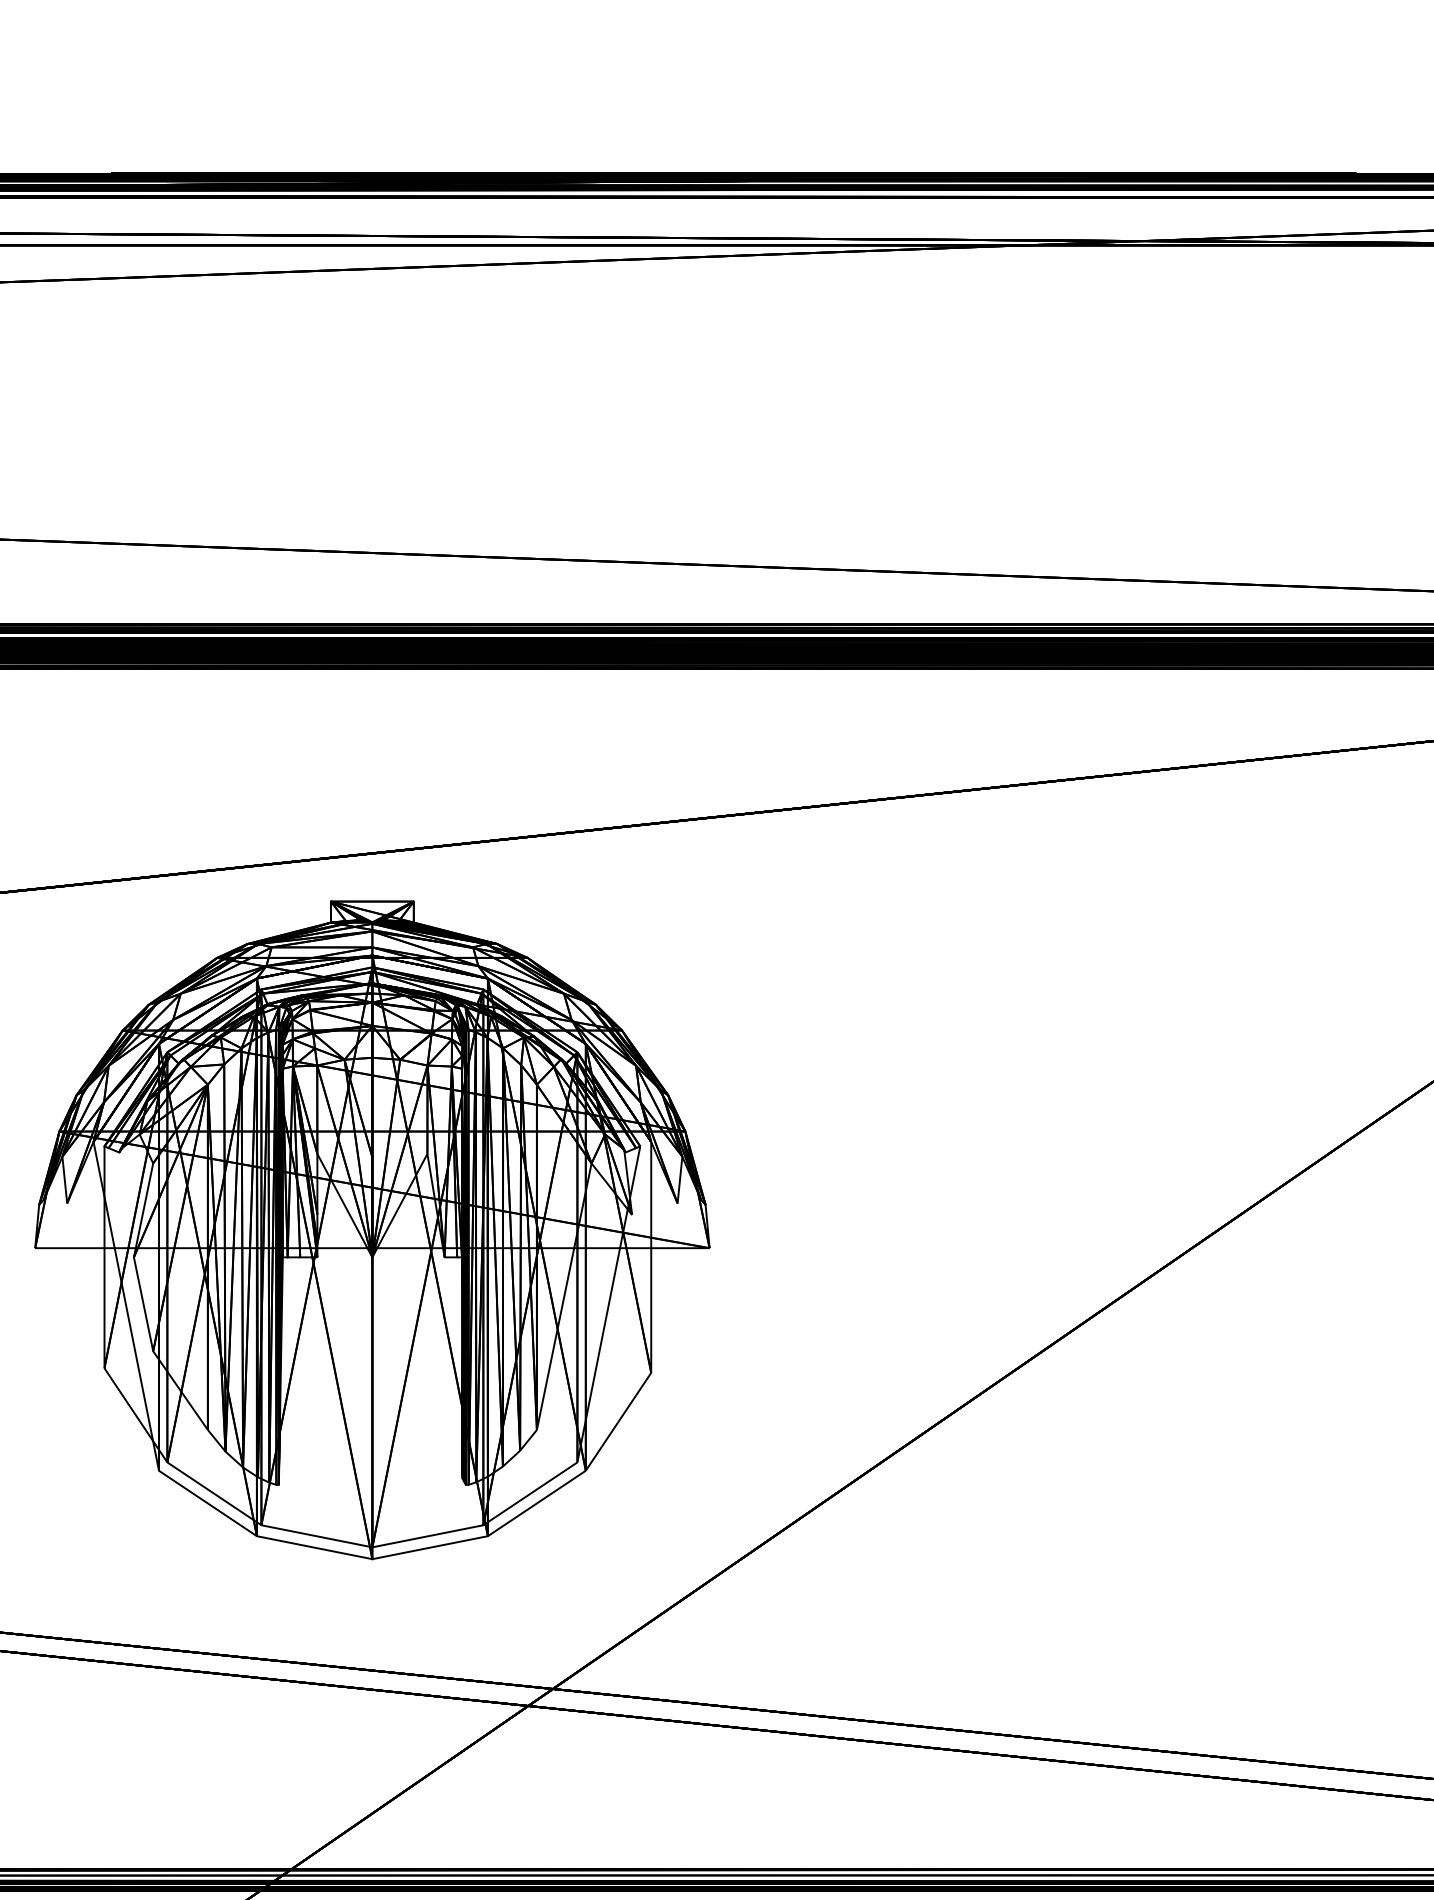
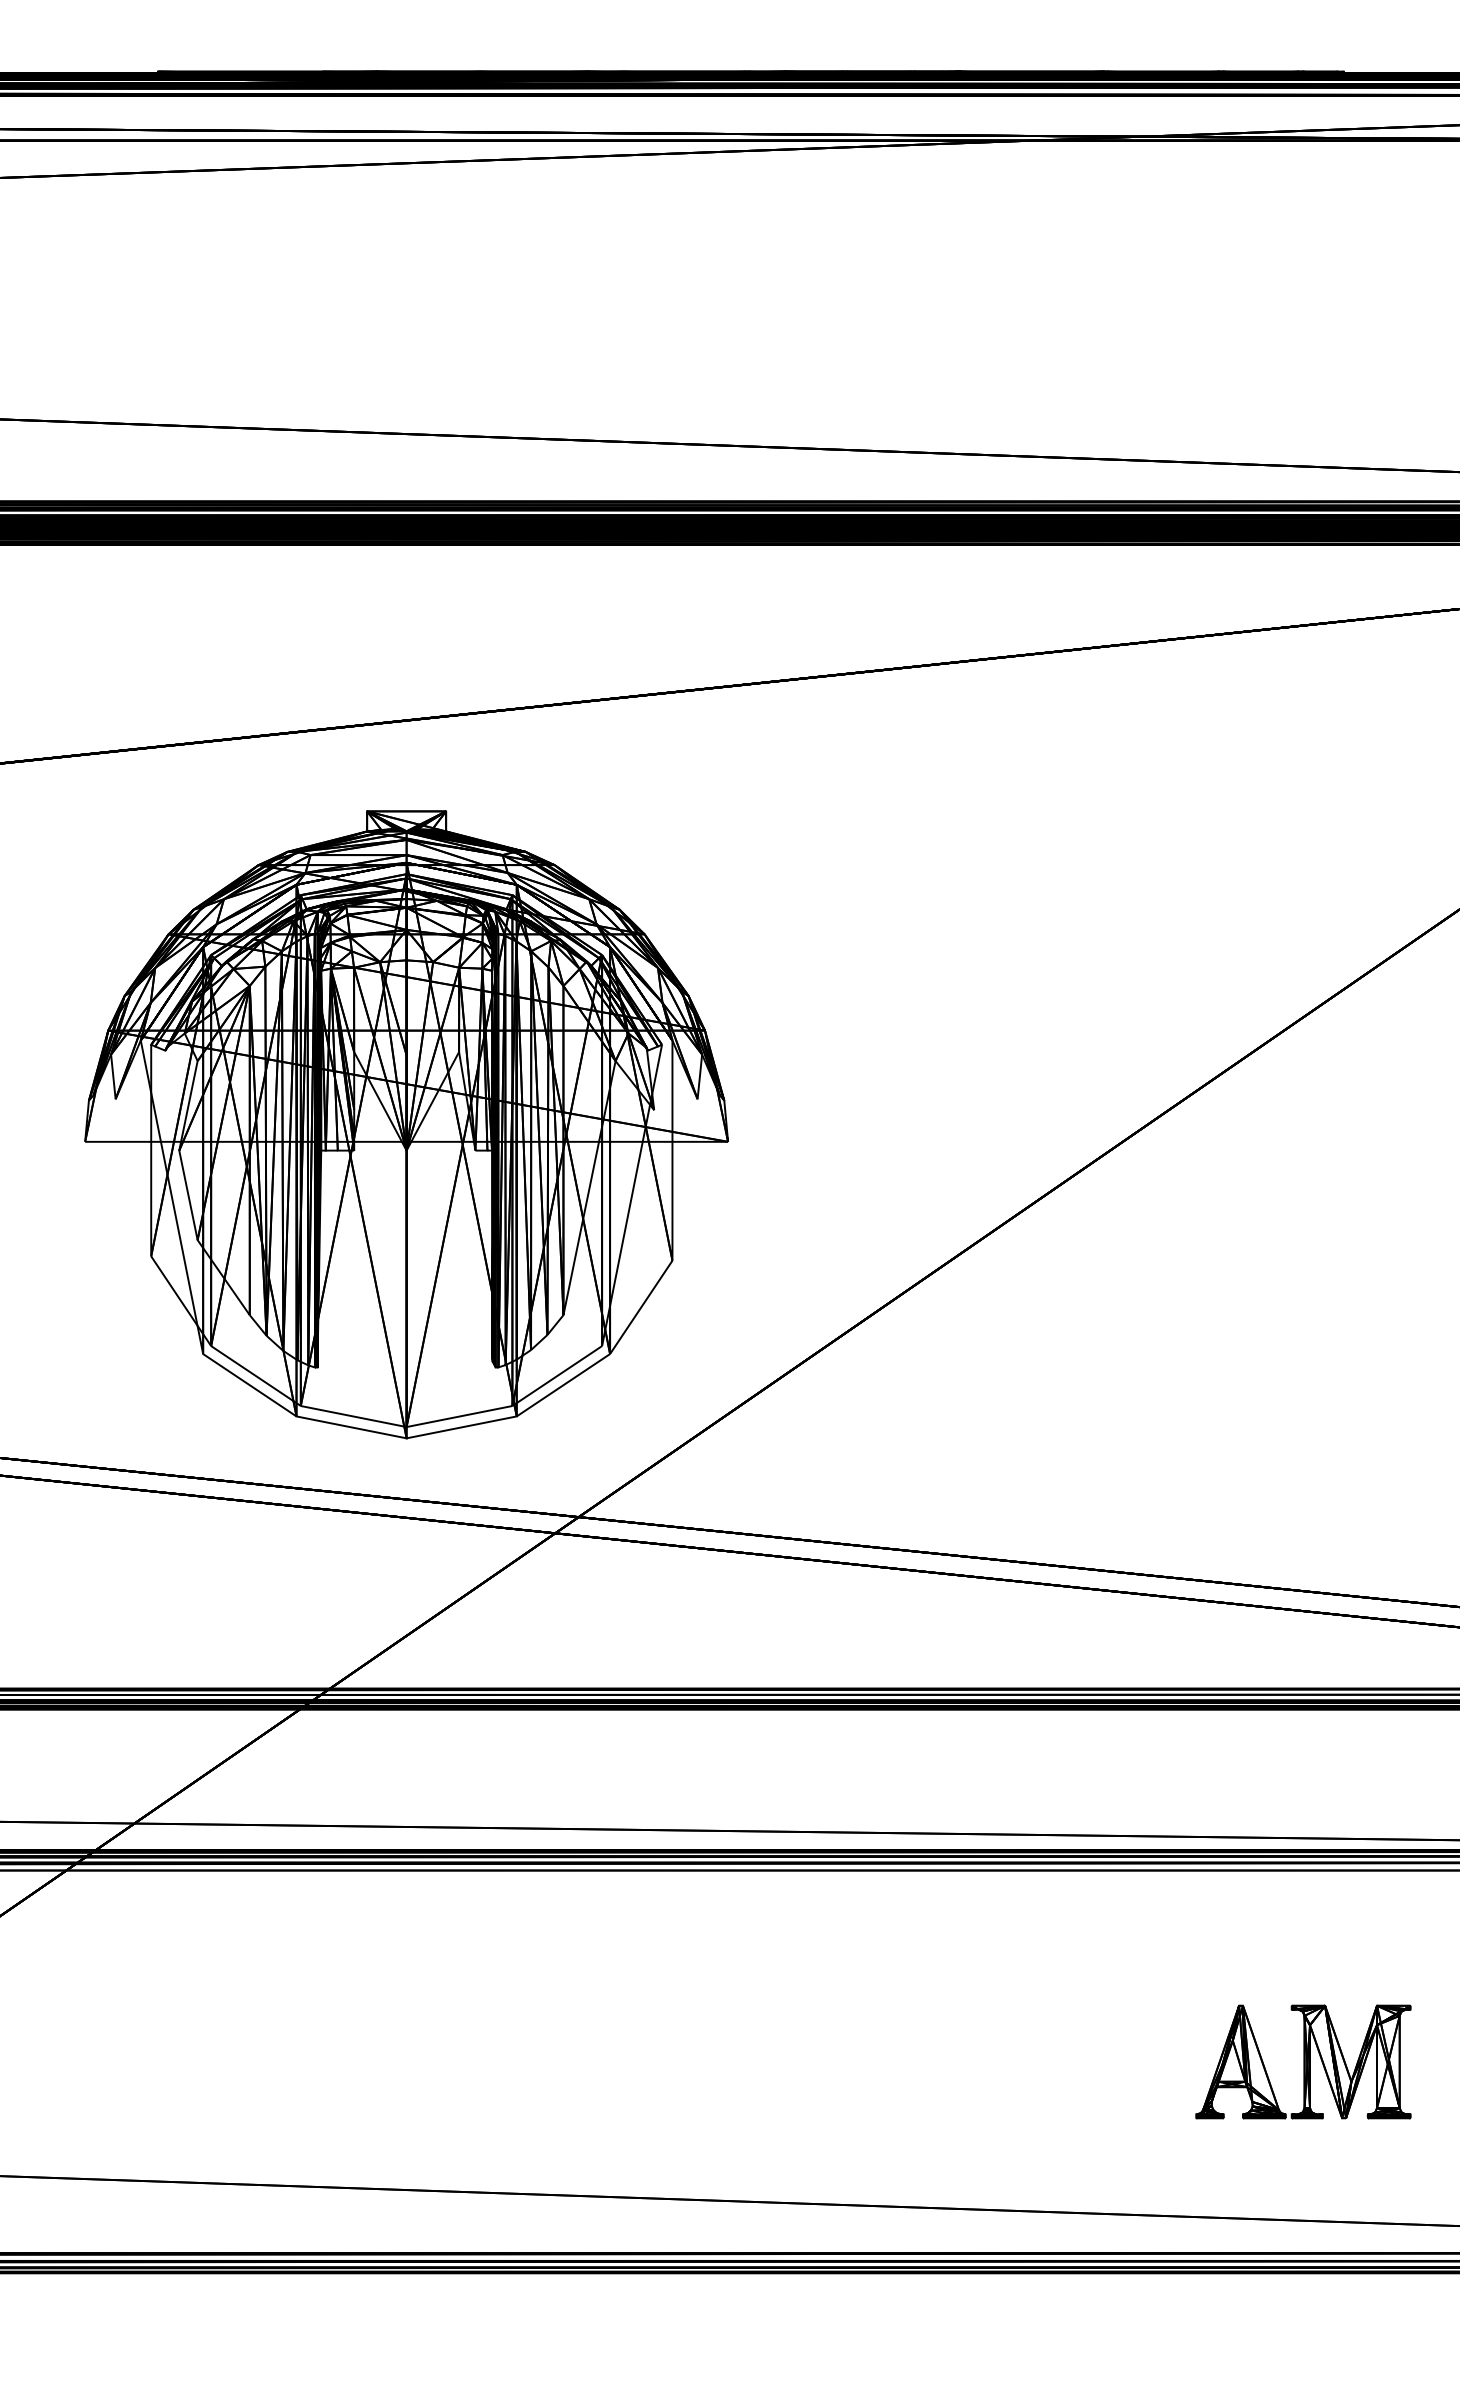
part: (372, 1229) -> (406, 1124), moved

